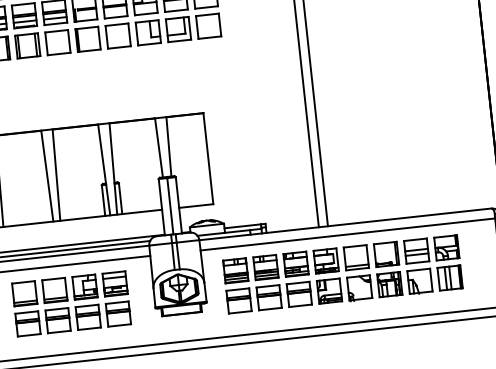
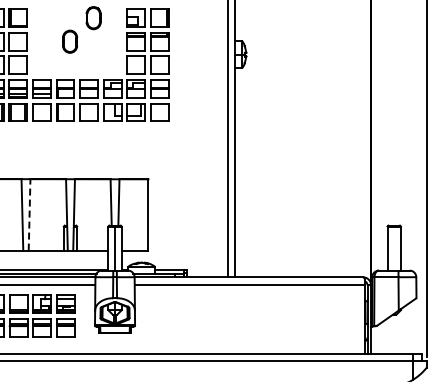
line: (56, 174) -> (29, 214), solid -> dashed
part: (342, 275) -> (242, 316), removed

